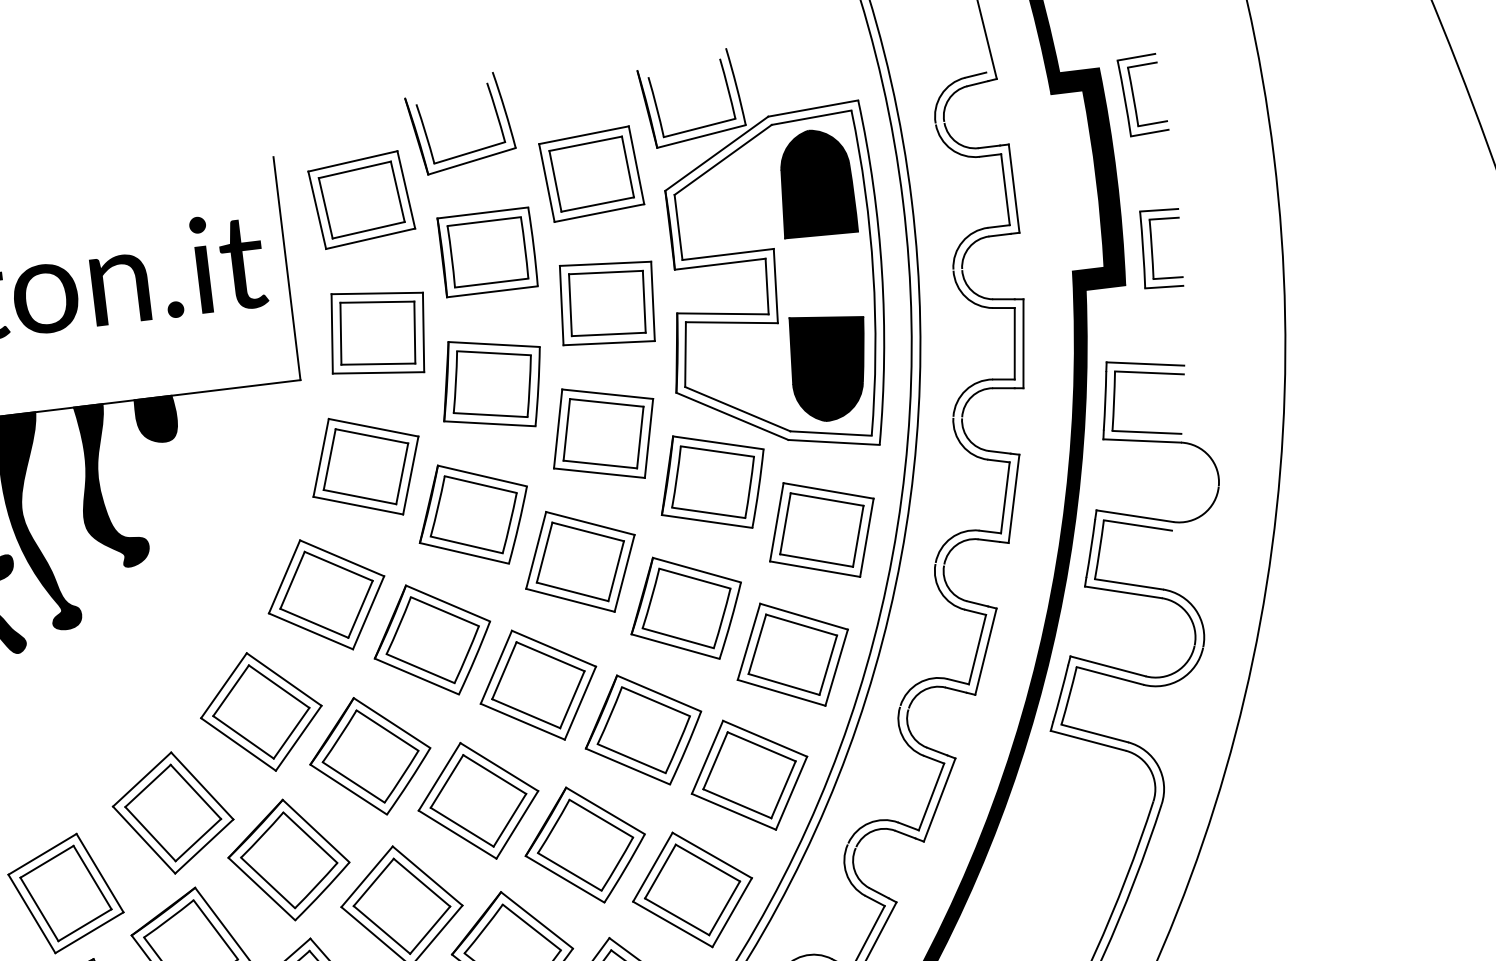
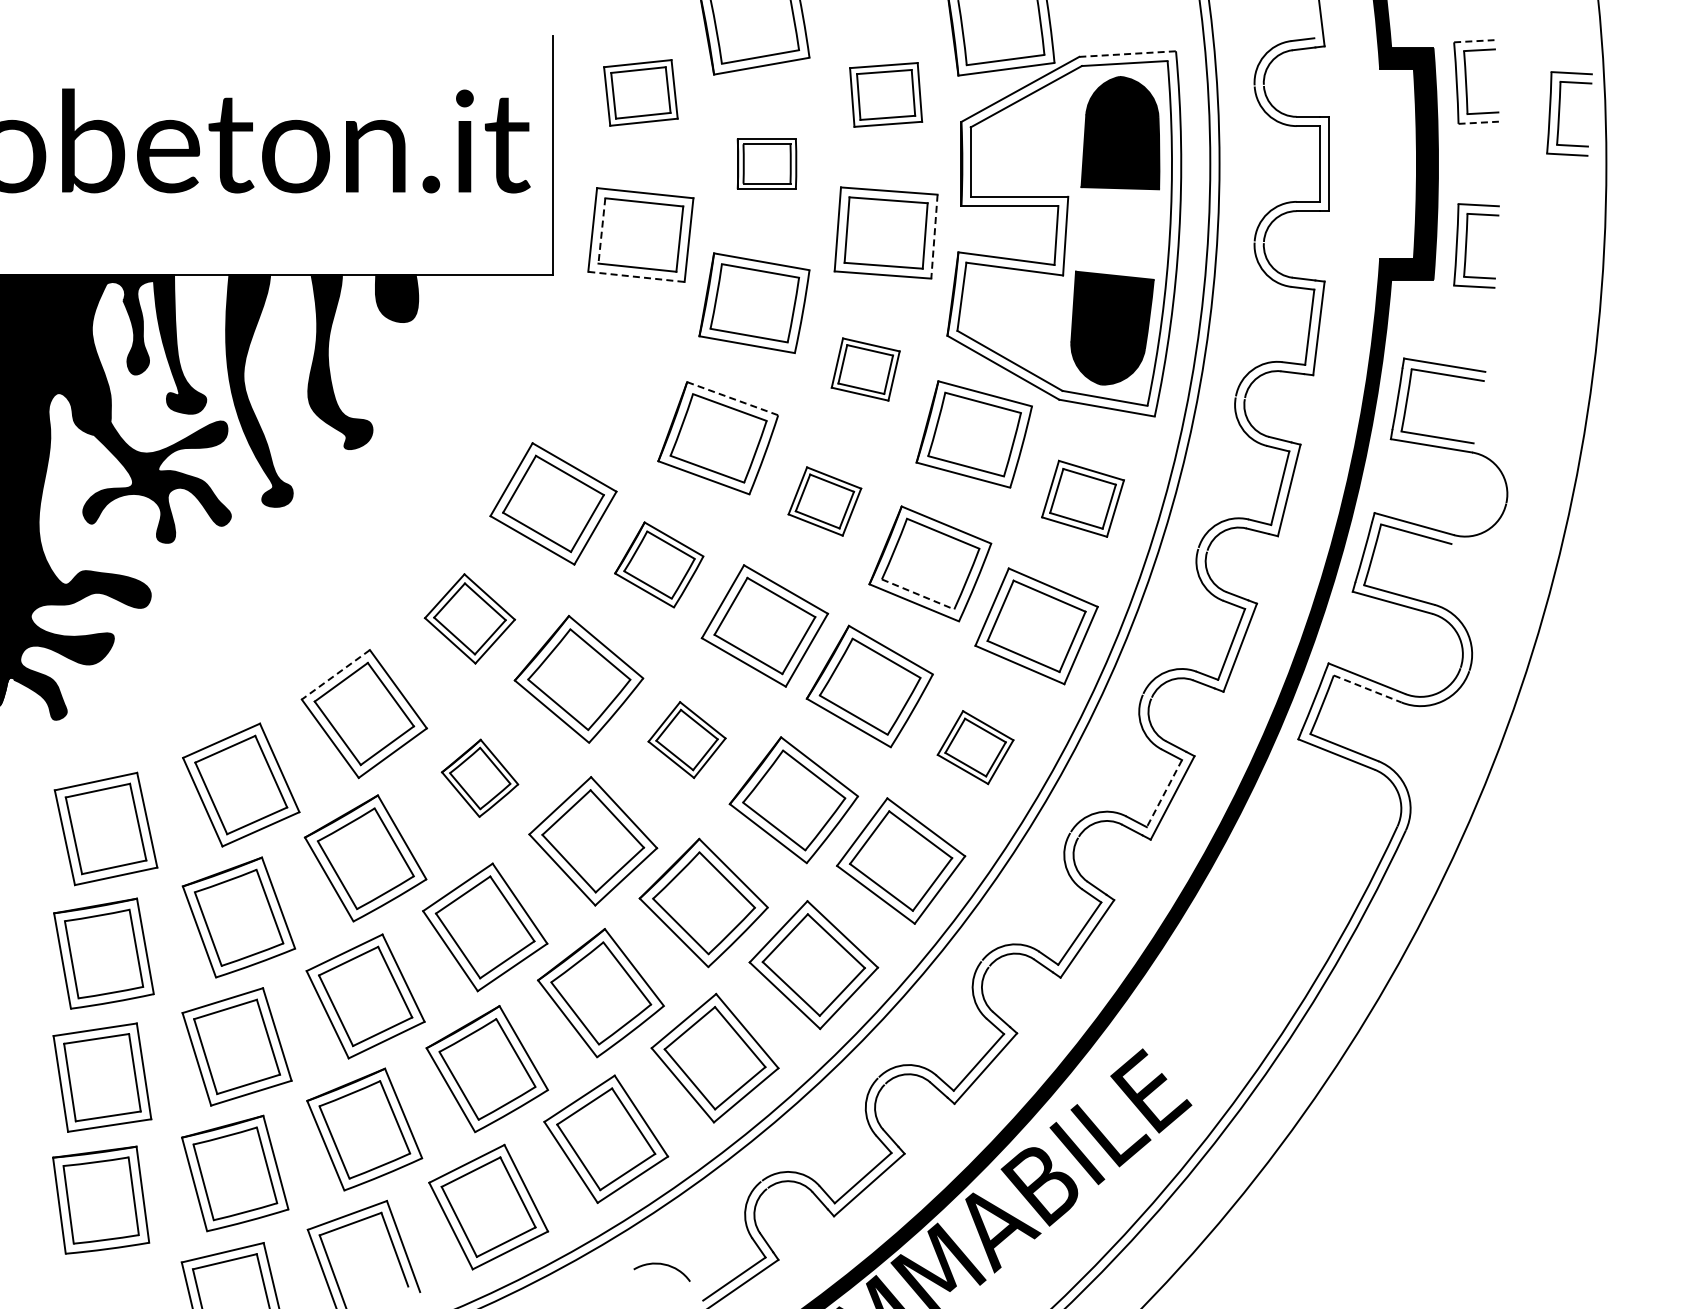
line: (1136, 57) -> (1474, 41), solid -> dashed
line: (814, 108) -> (1128, 54), solid -> dashed
part: (1225, 113) -> (1560, 111), added
line: (1150, 132) -> (1479, 122), solid -> dashed
part: (591, 173) -> (885, 94), size x0.7
part: (361, 199) -> (640, 92), size x0.7
part: (487, 251) -> (766, 163), size x0.6
line: (653, 302) -> (934, 237), solid -> dashed
line: (340, 333) -> (601, 230), solid -> dashed
line: (378, 372) -> (636, 276), solid -> dashed
part: (603, 433) -> (865, 369), size x0.6
part: (366, 467) -> (611, 374), removed
line: (483, 475) -> (733, 398), solid -> dashed
part: (821, 529) -> (1082, 498), size x0.7
part: (580, 561) -> (824, 501), size x0.6
line: (678, 638) -> (918, 594), solid -> dashed
part: (432, 639) -> (659, 564), size x0.7
line: (1109, 676) -> (1367, 689), solid -> dashed
part: (260, 711) -> (469, 618), size x0.7
part: (749, 775) -> (975, 747), size x0.6
line: (141, 780) -> (335, 675), solid -> dashed
line: (931, 796) -> (1164, 793), solid -> dashed
part: (477, 800) -> (686, 739), size x0.6
part: (288, 860) -> (479, 778), size x0.6

